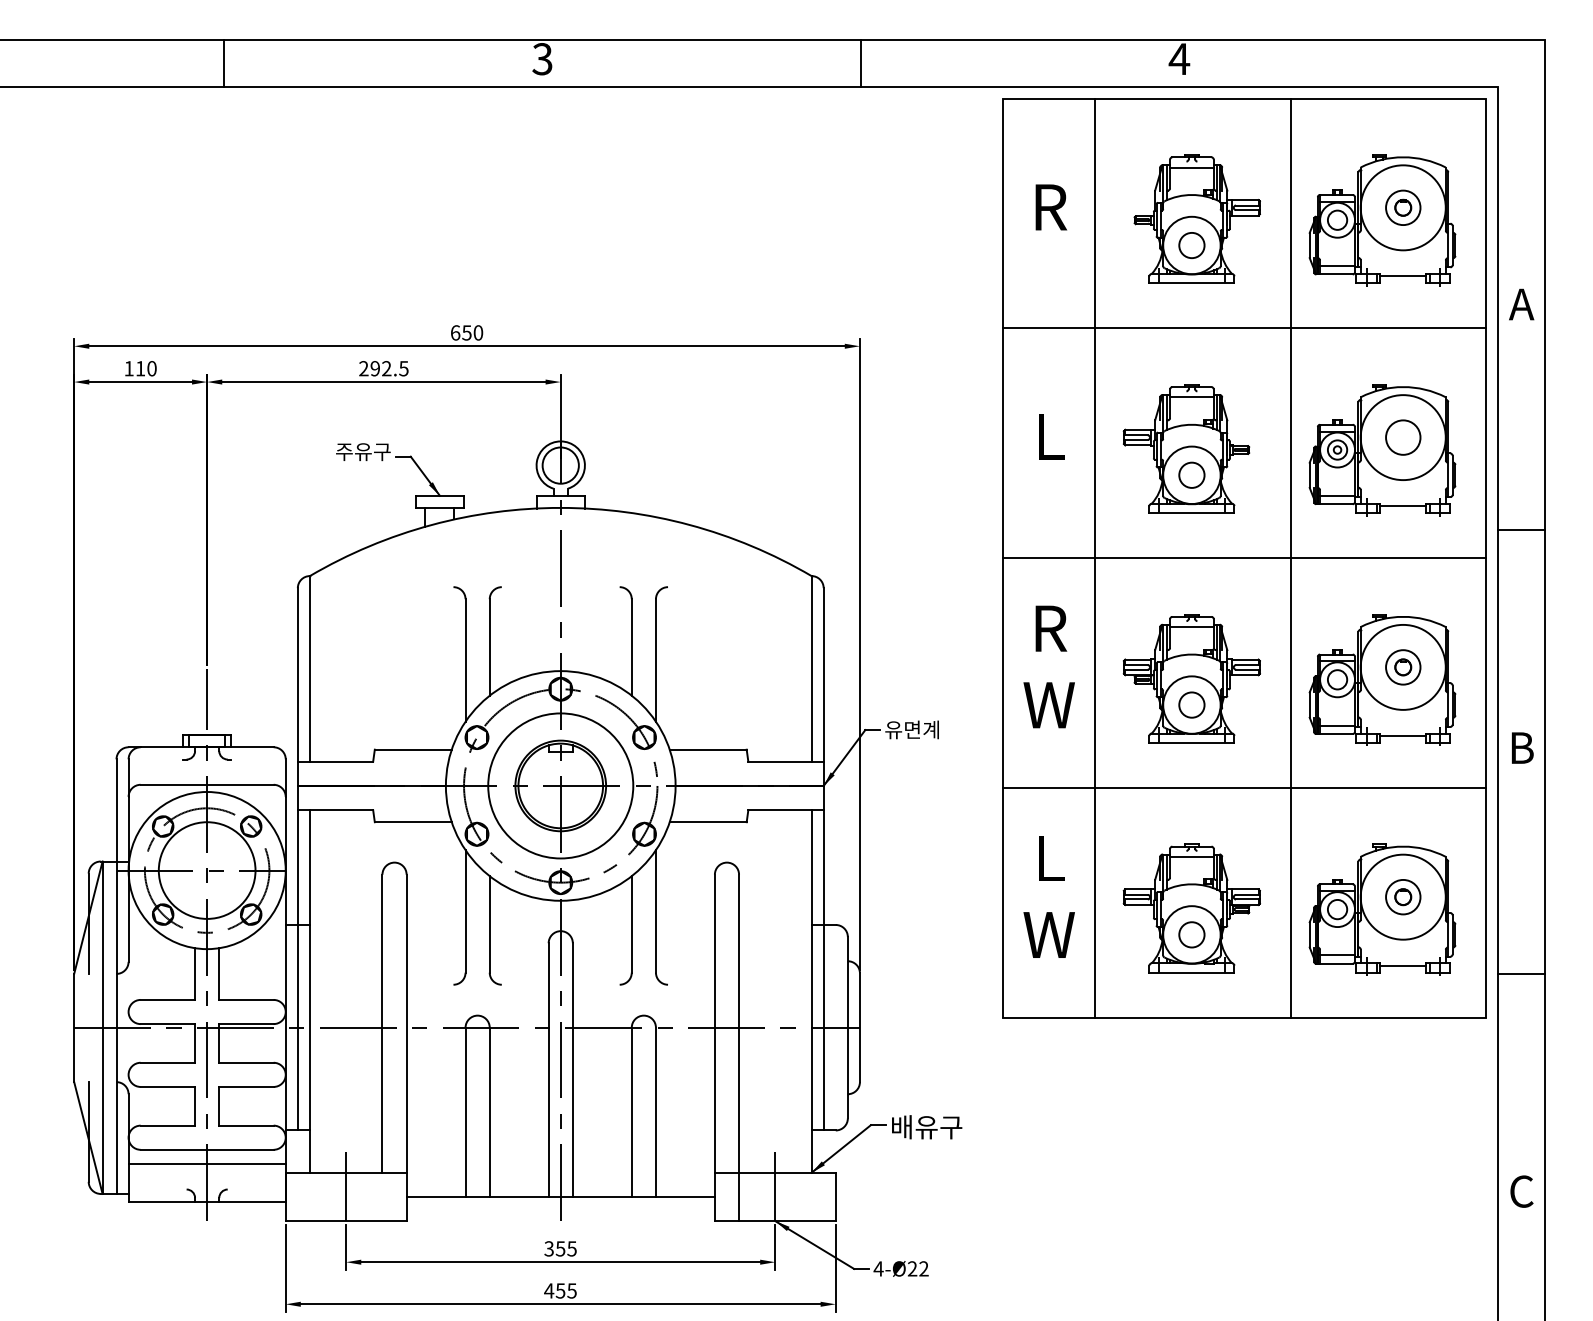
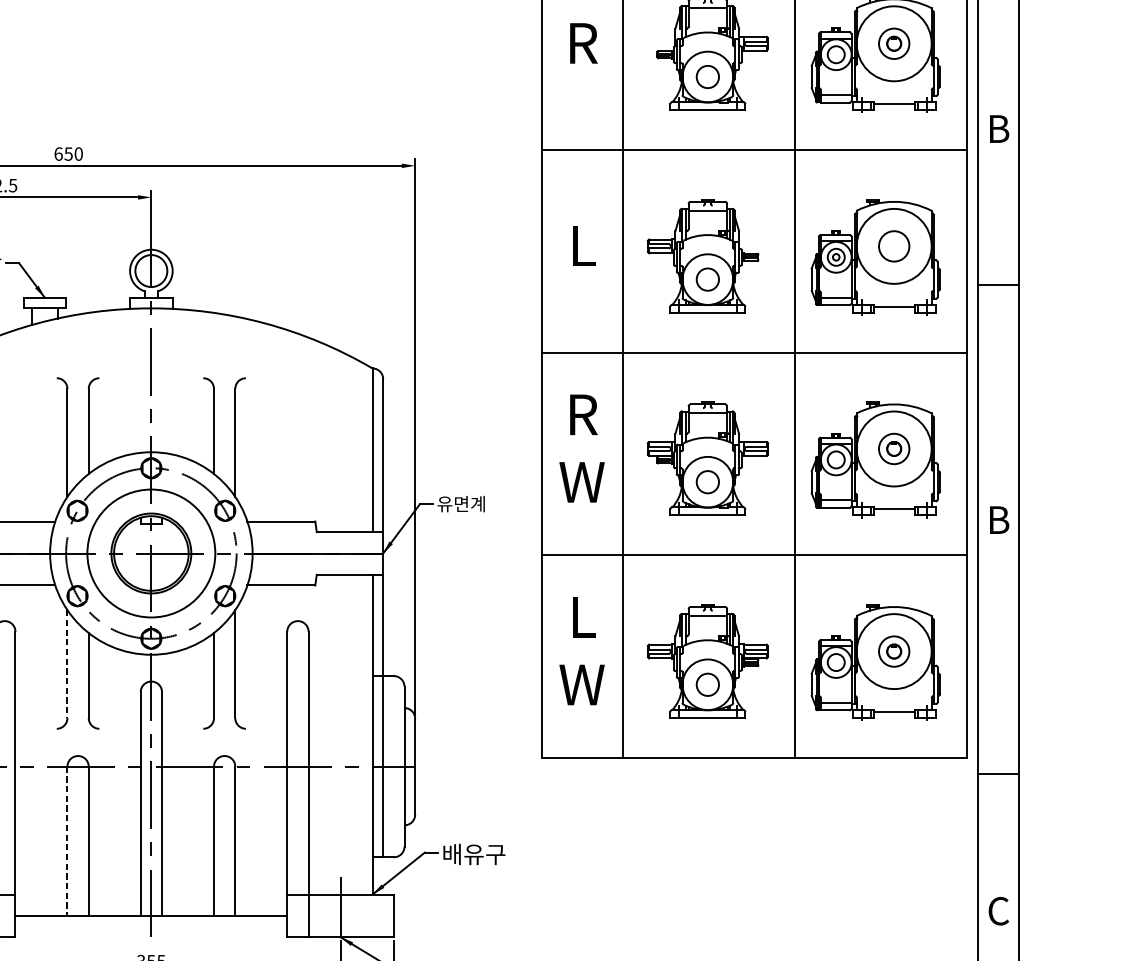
text: (1521, 304) -> (998, 129), A -> B
line: (1521, 530) -> (998, 285), moved
line: (465, 911) -> (67, 664), solid -> dashed
line: (1521, 973) -> (998, 773), moved
line: (465, 1112) -> (67, 841), solid -> dashed

